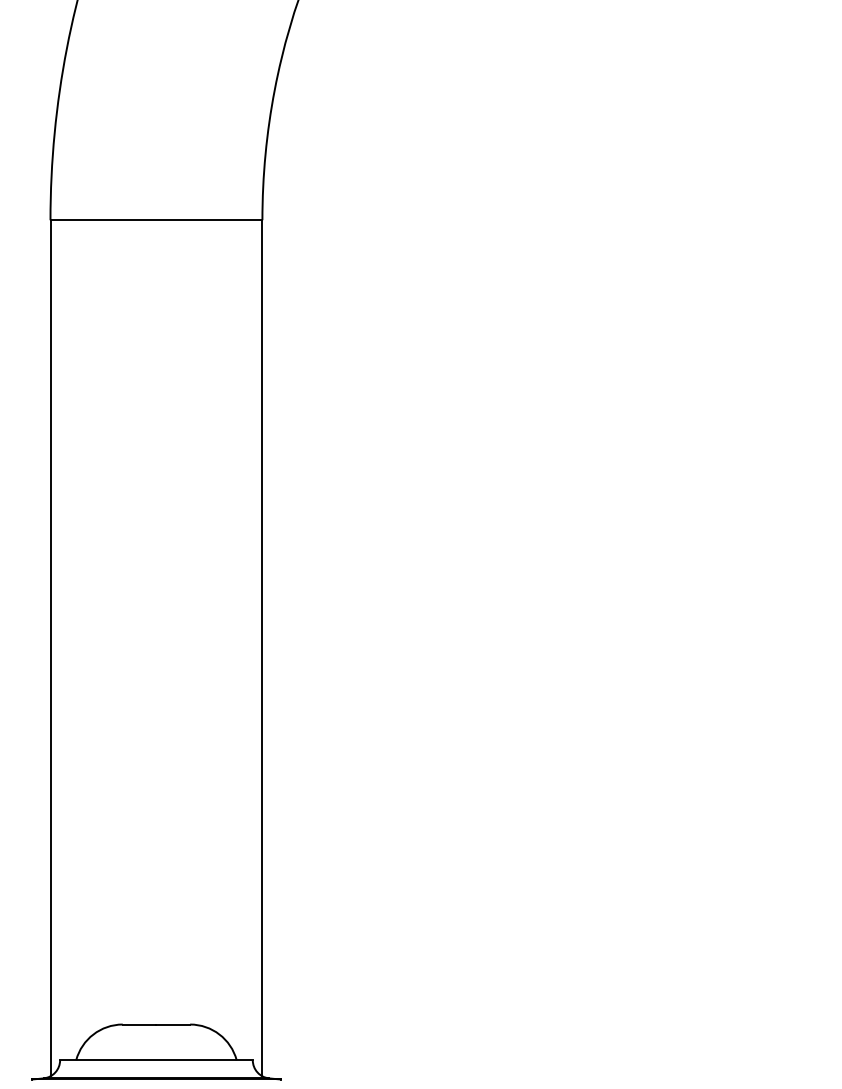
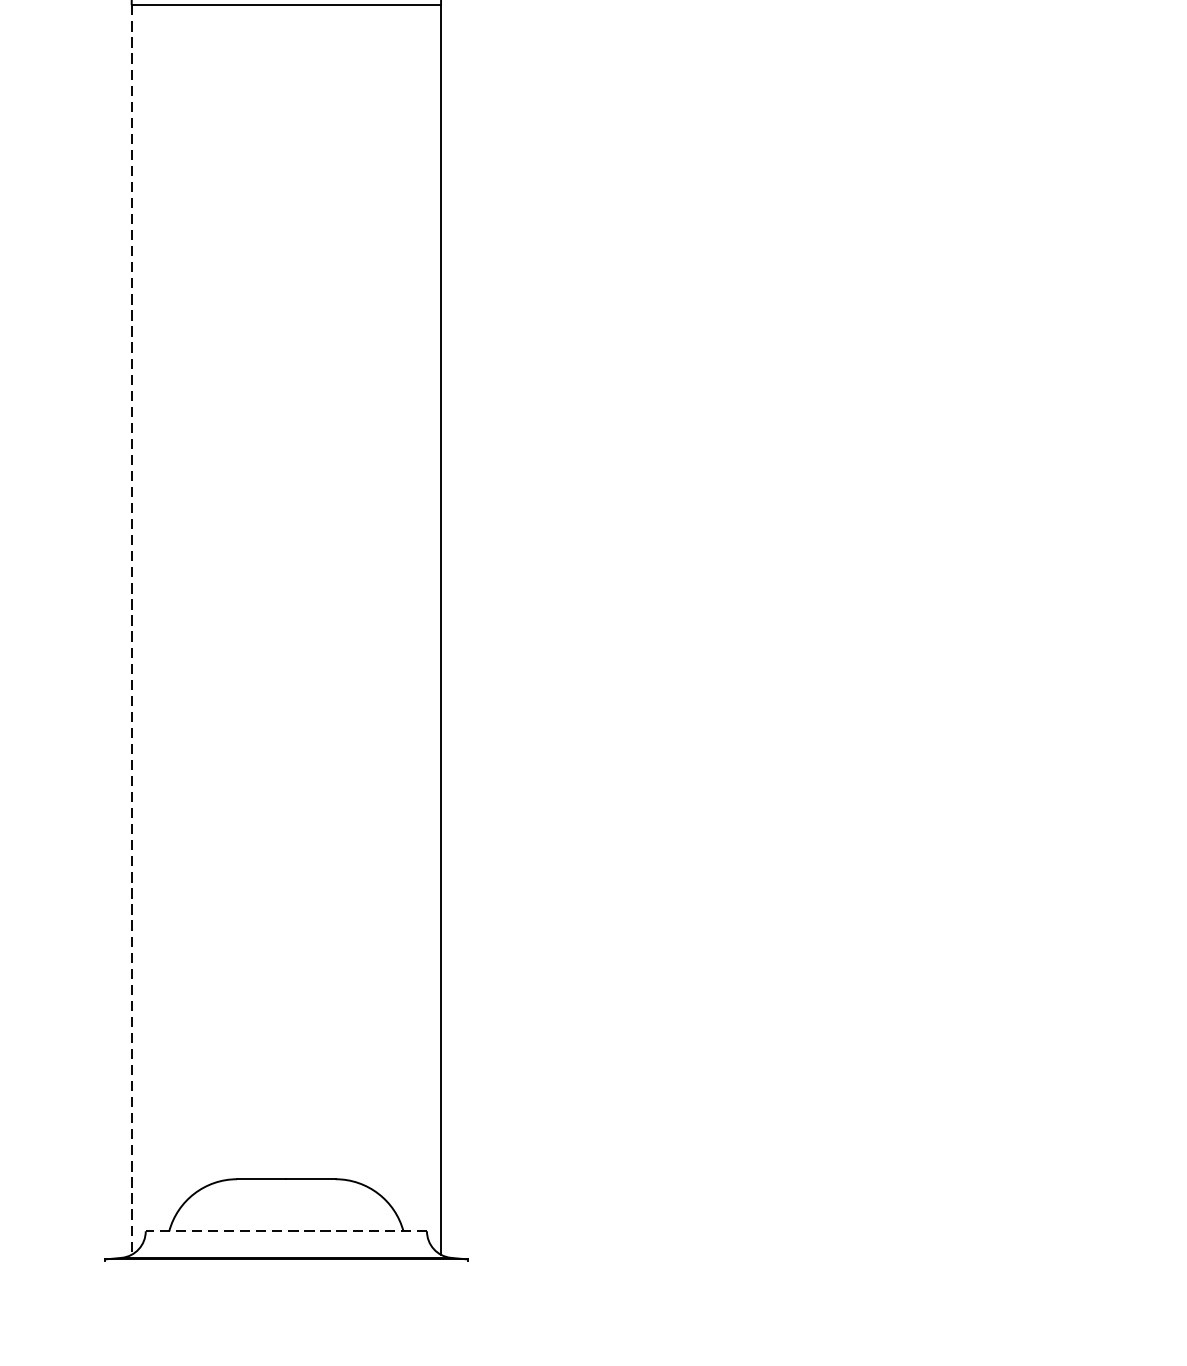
line: (50, 648) -> (131, 630), solid -> dashed
line: (155, 1060) -> (284, 1231), solid -> dashed

